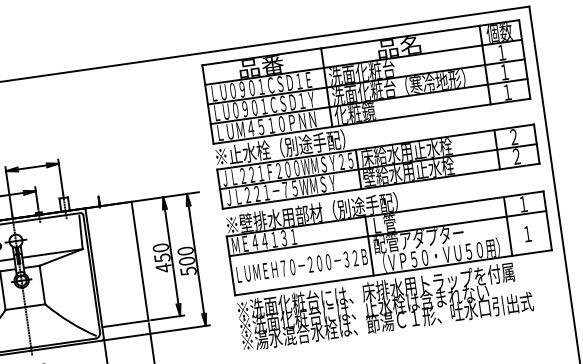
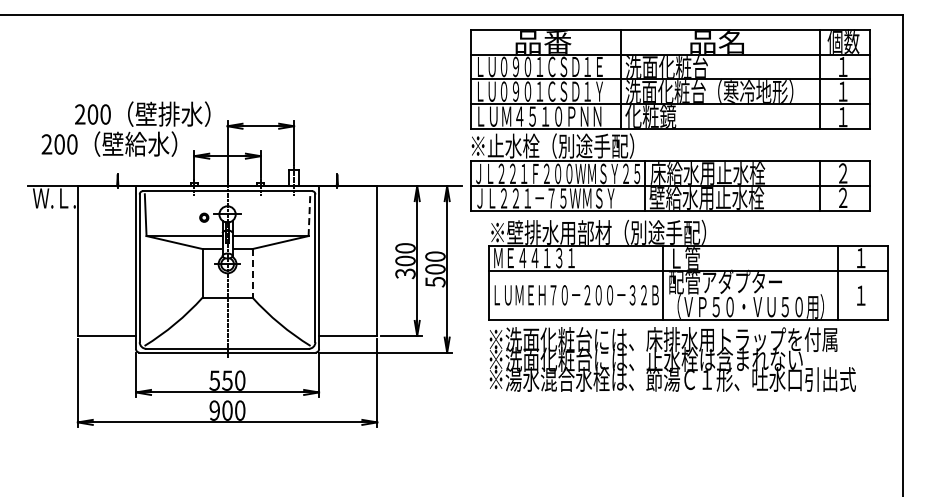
part: (371, 114) -> (670, 120), moved
line: (81, 232) -> (309, 215), solid -> dashed
text: (163, 263) -> (405, 267), 450 -> 300
line: (42, 285) -> (252, 273), solid -> dashed

